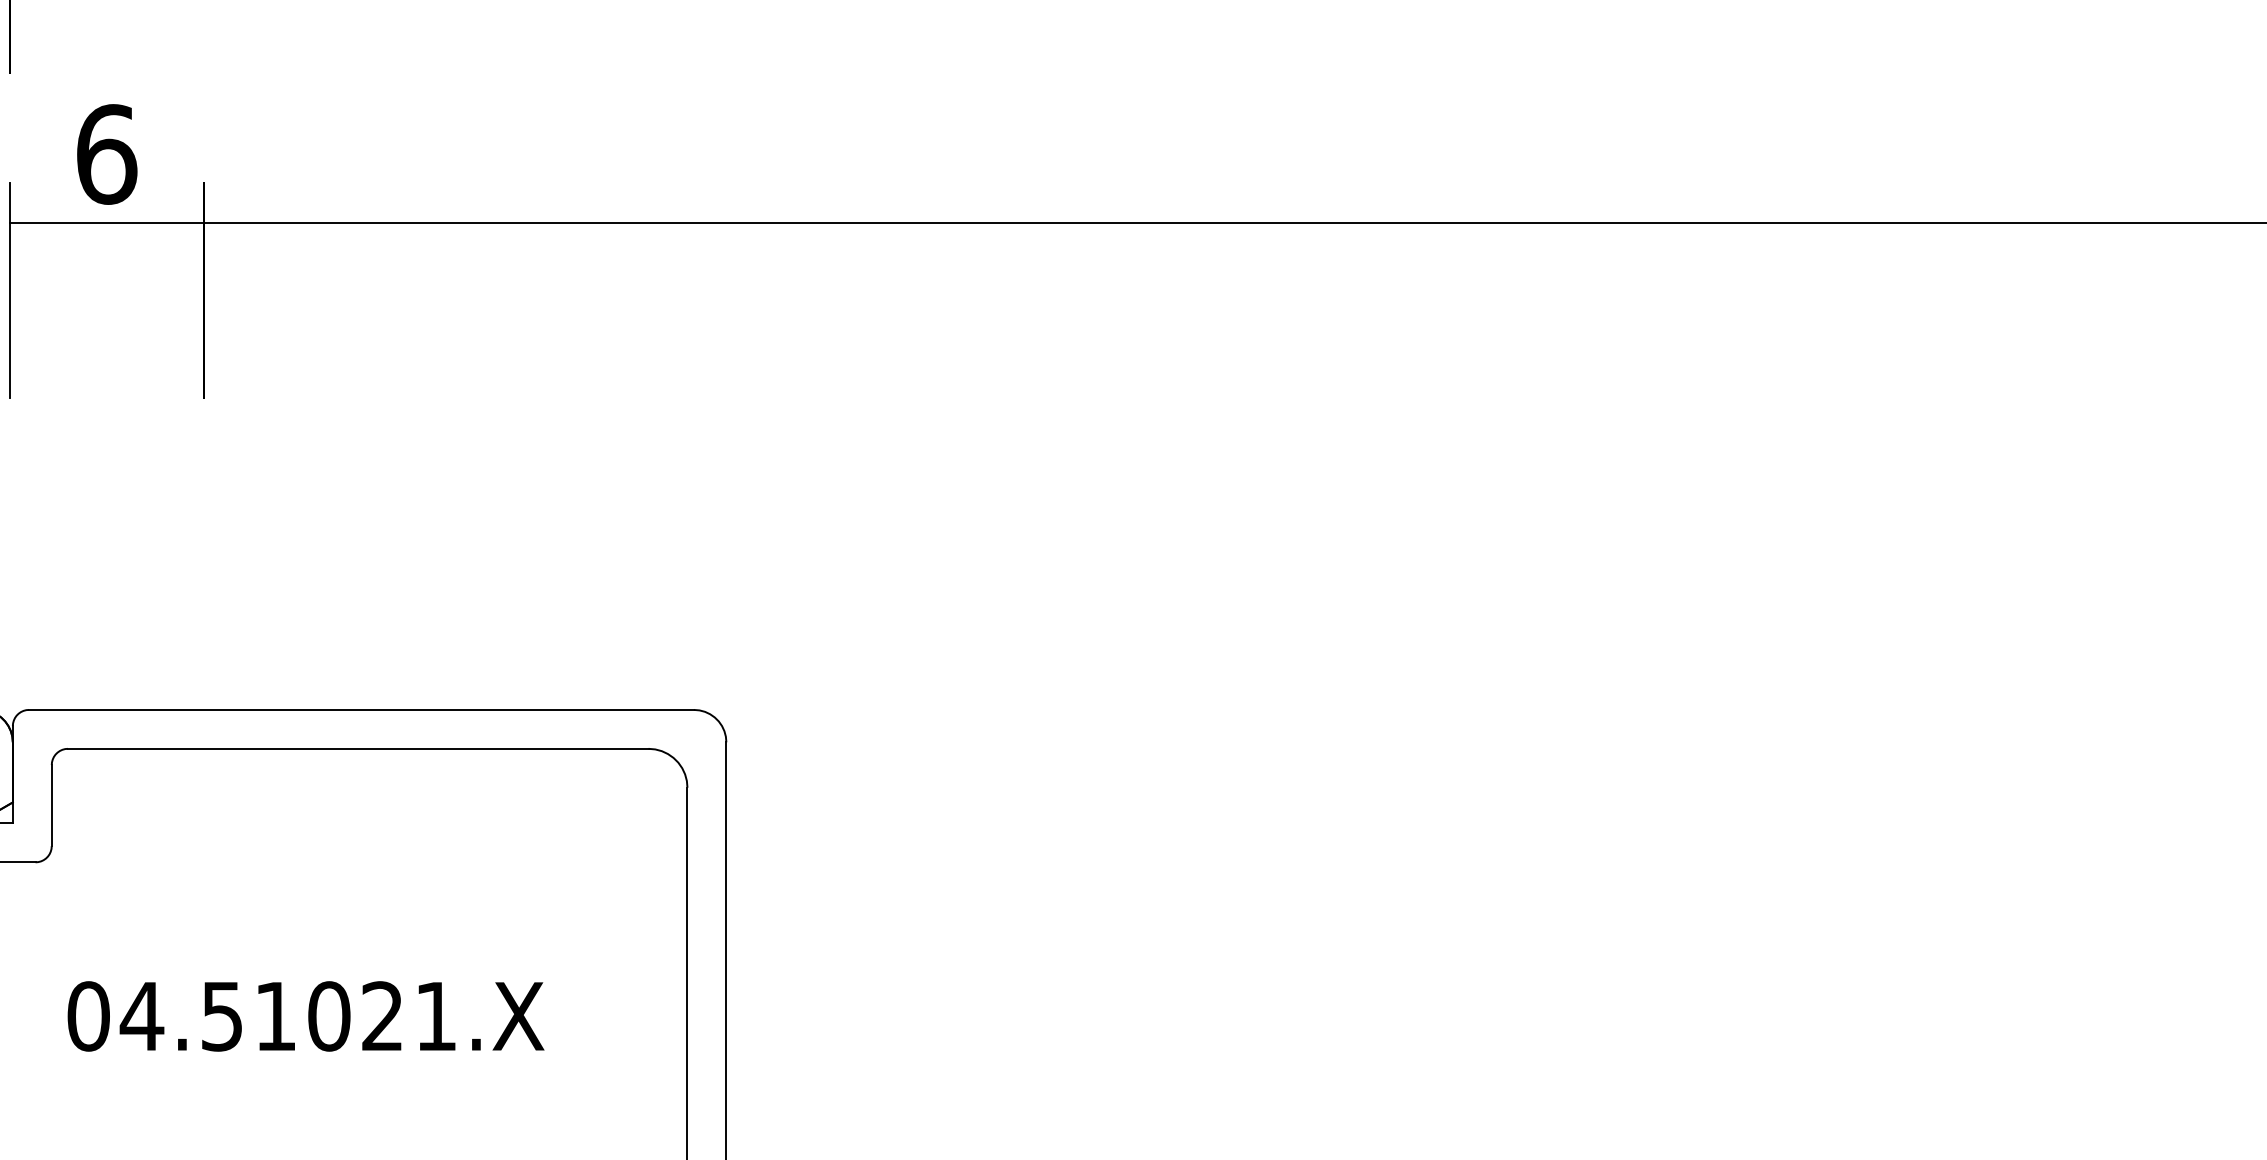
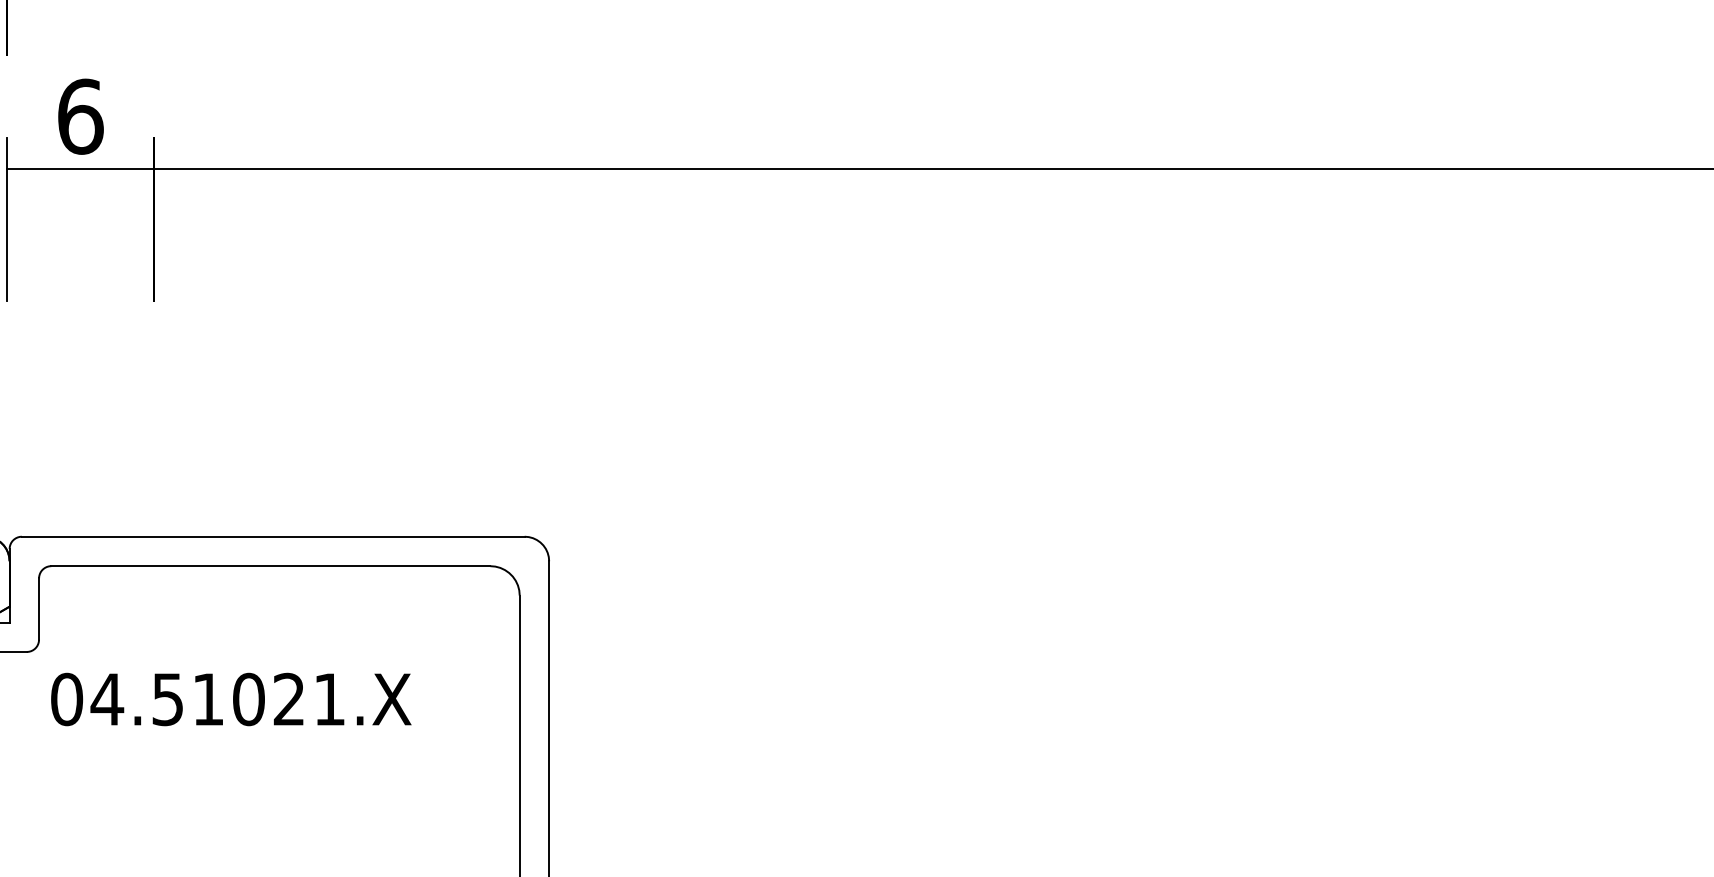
text: (306, 1016) -> (231, 699), moved

